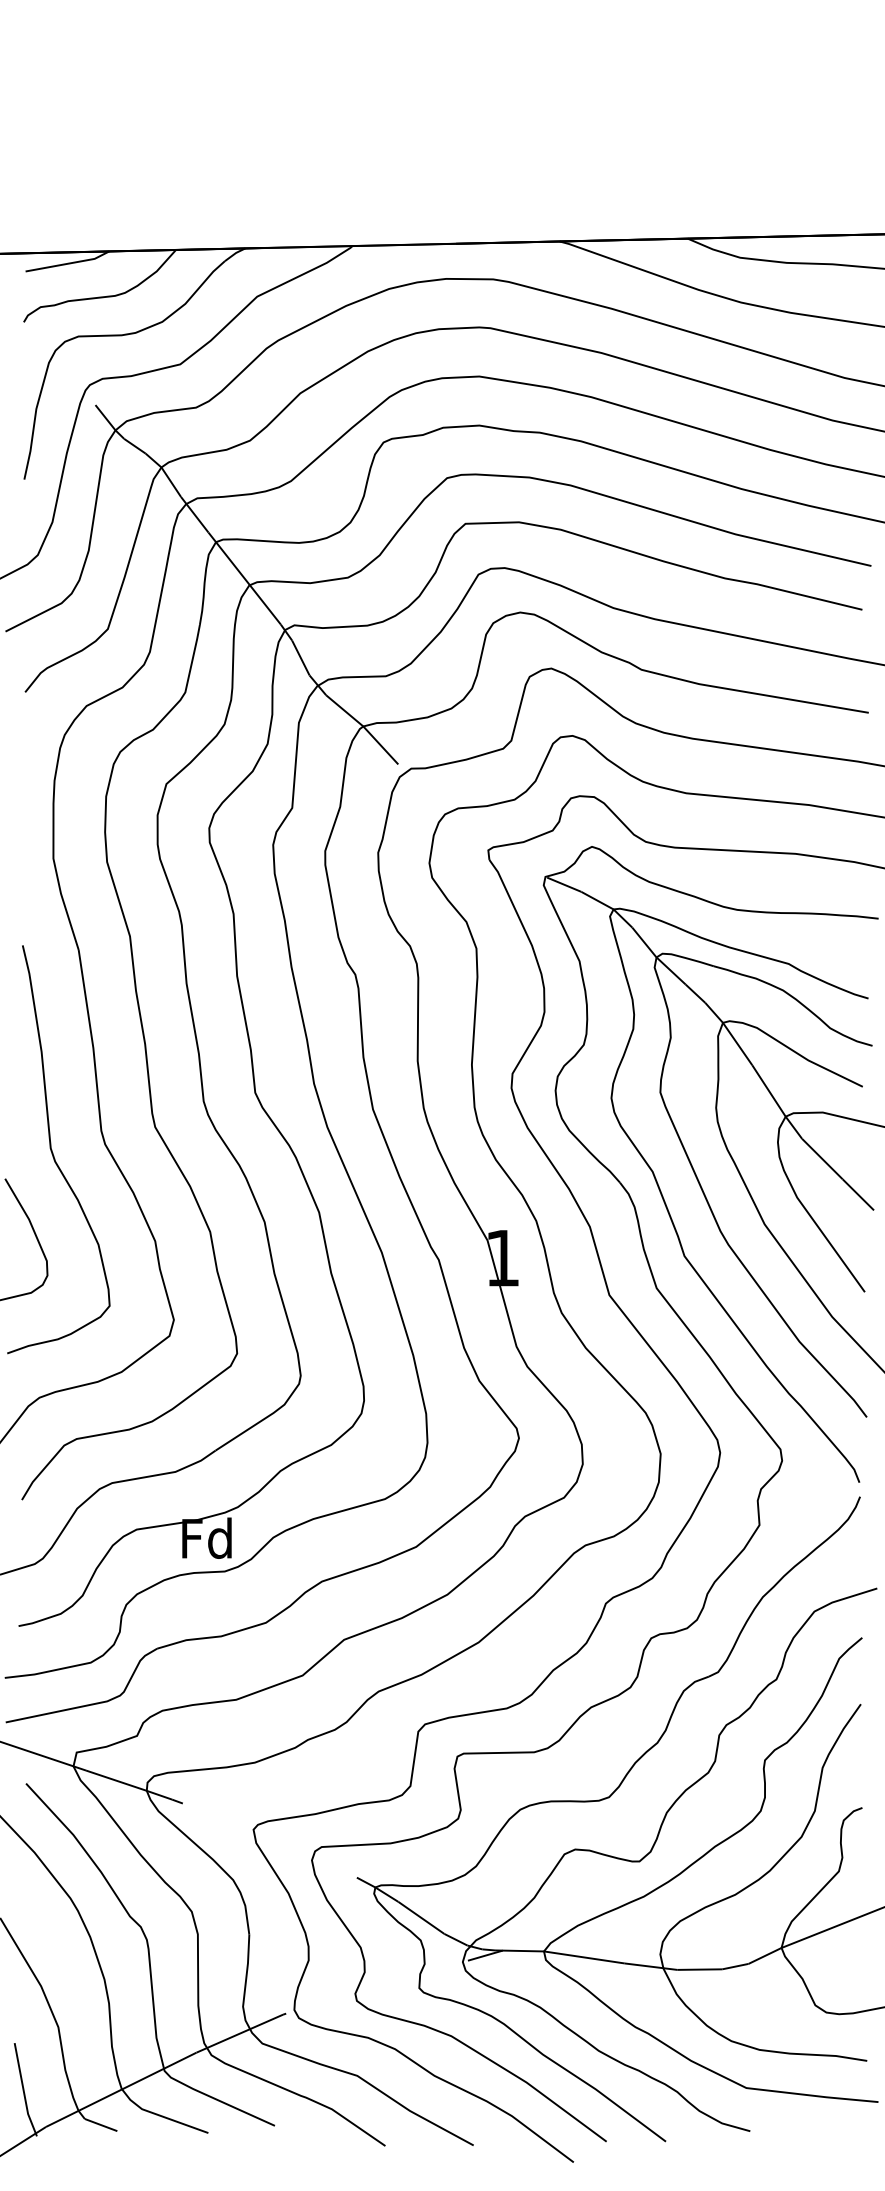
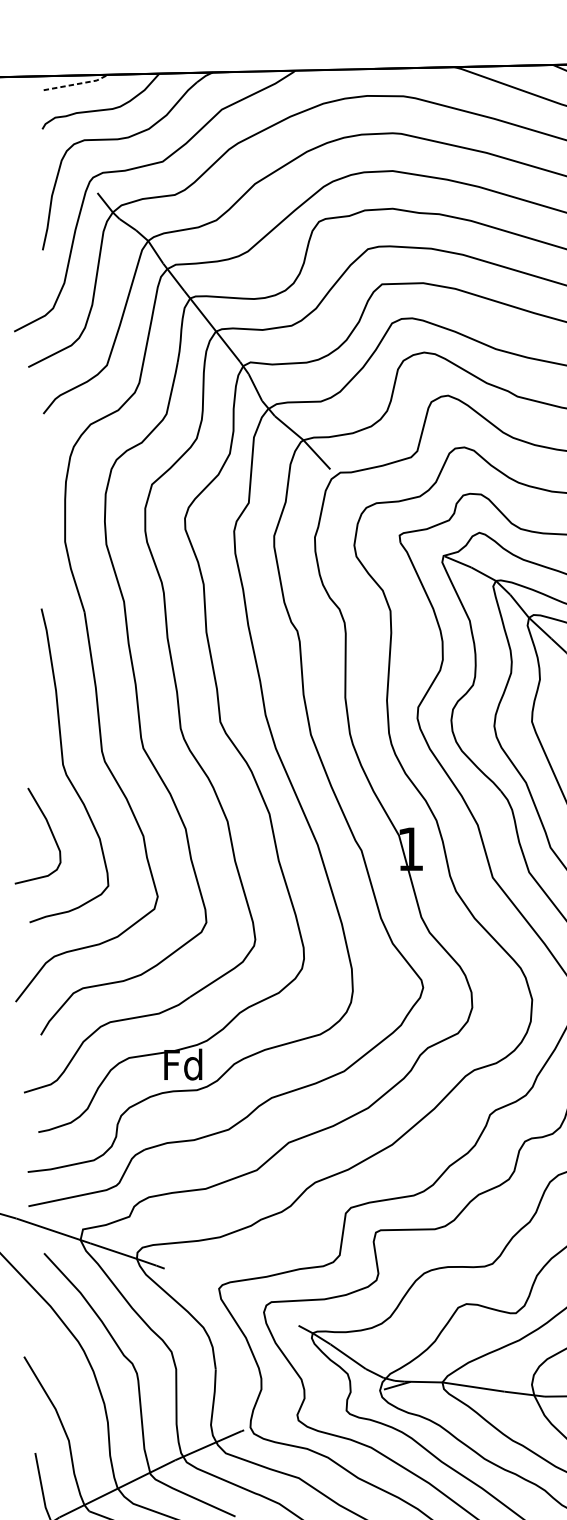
line: (69, 263) -> (77, 84), solid -> dashed

